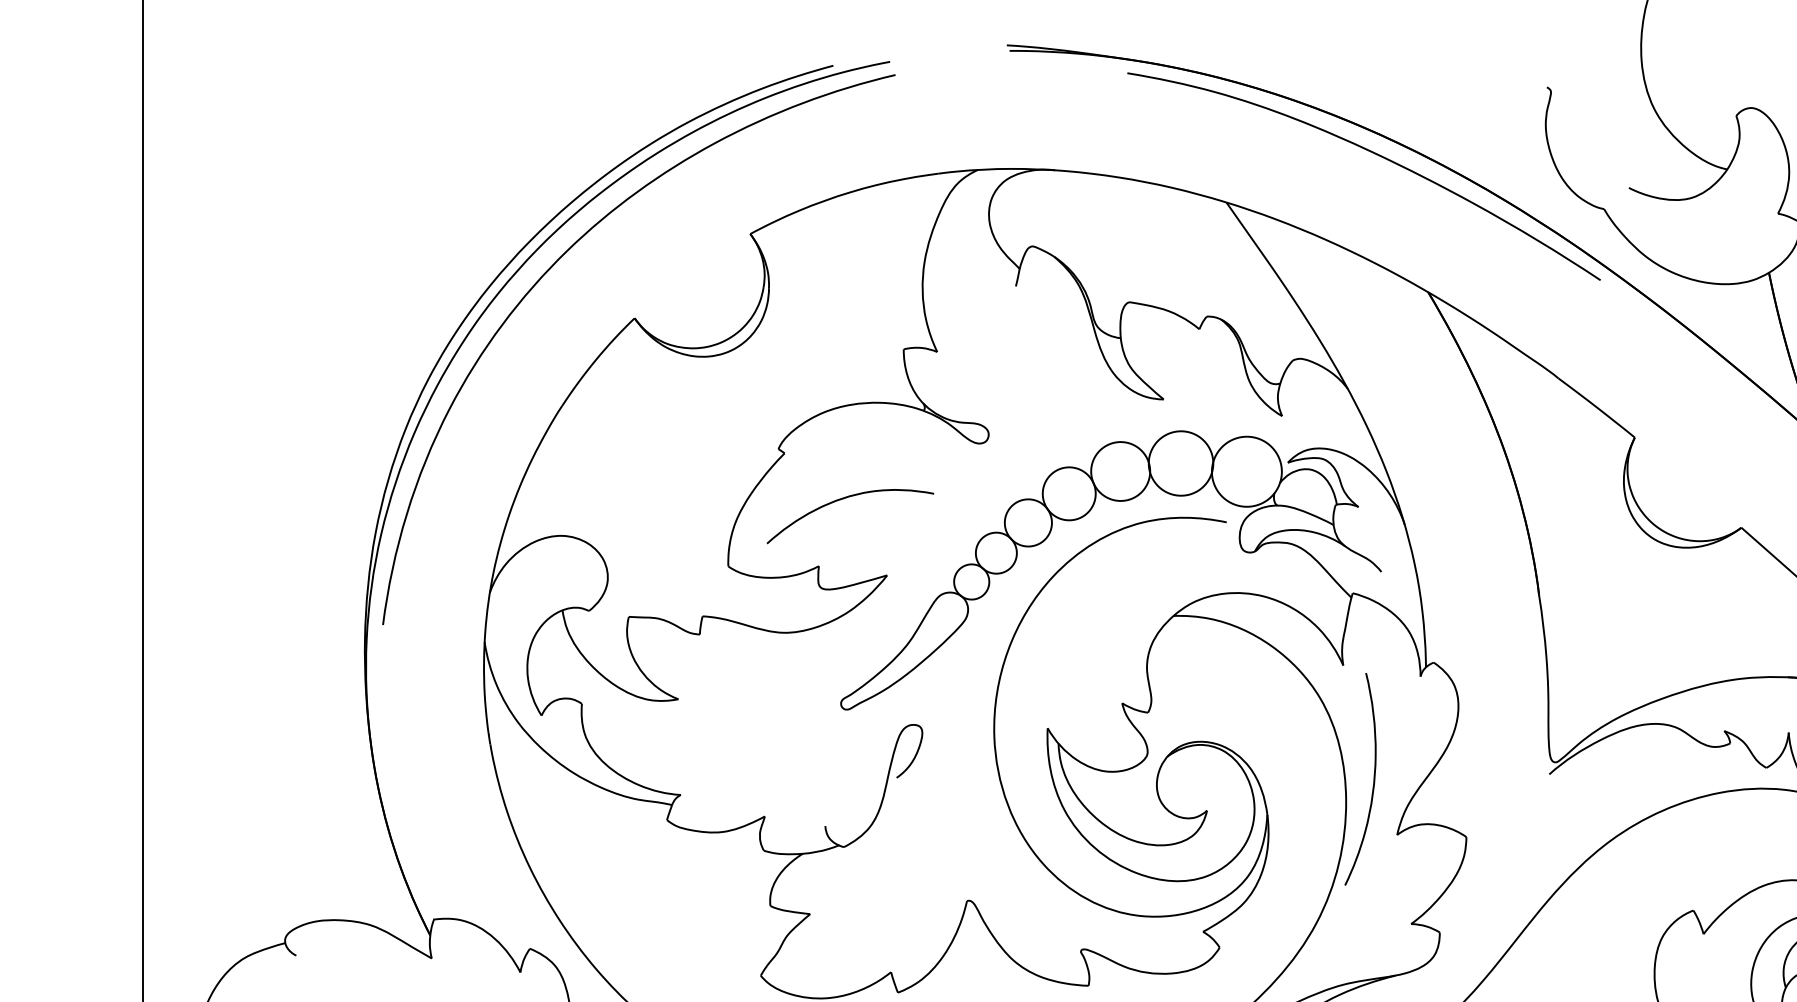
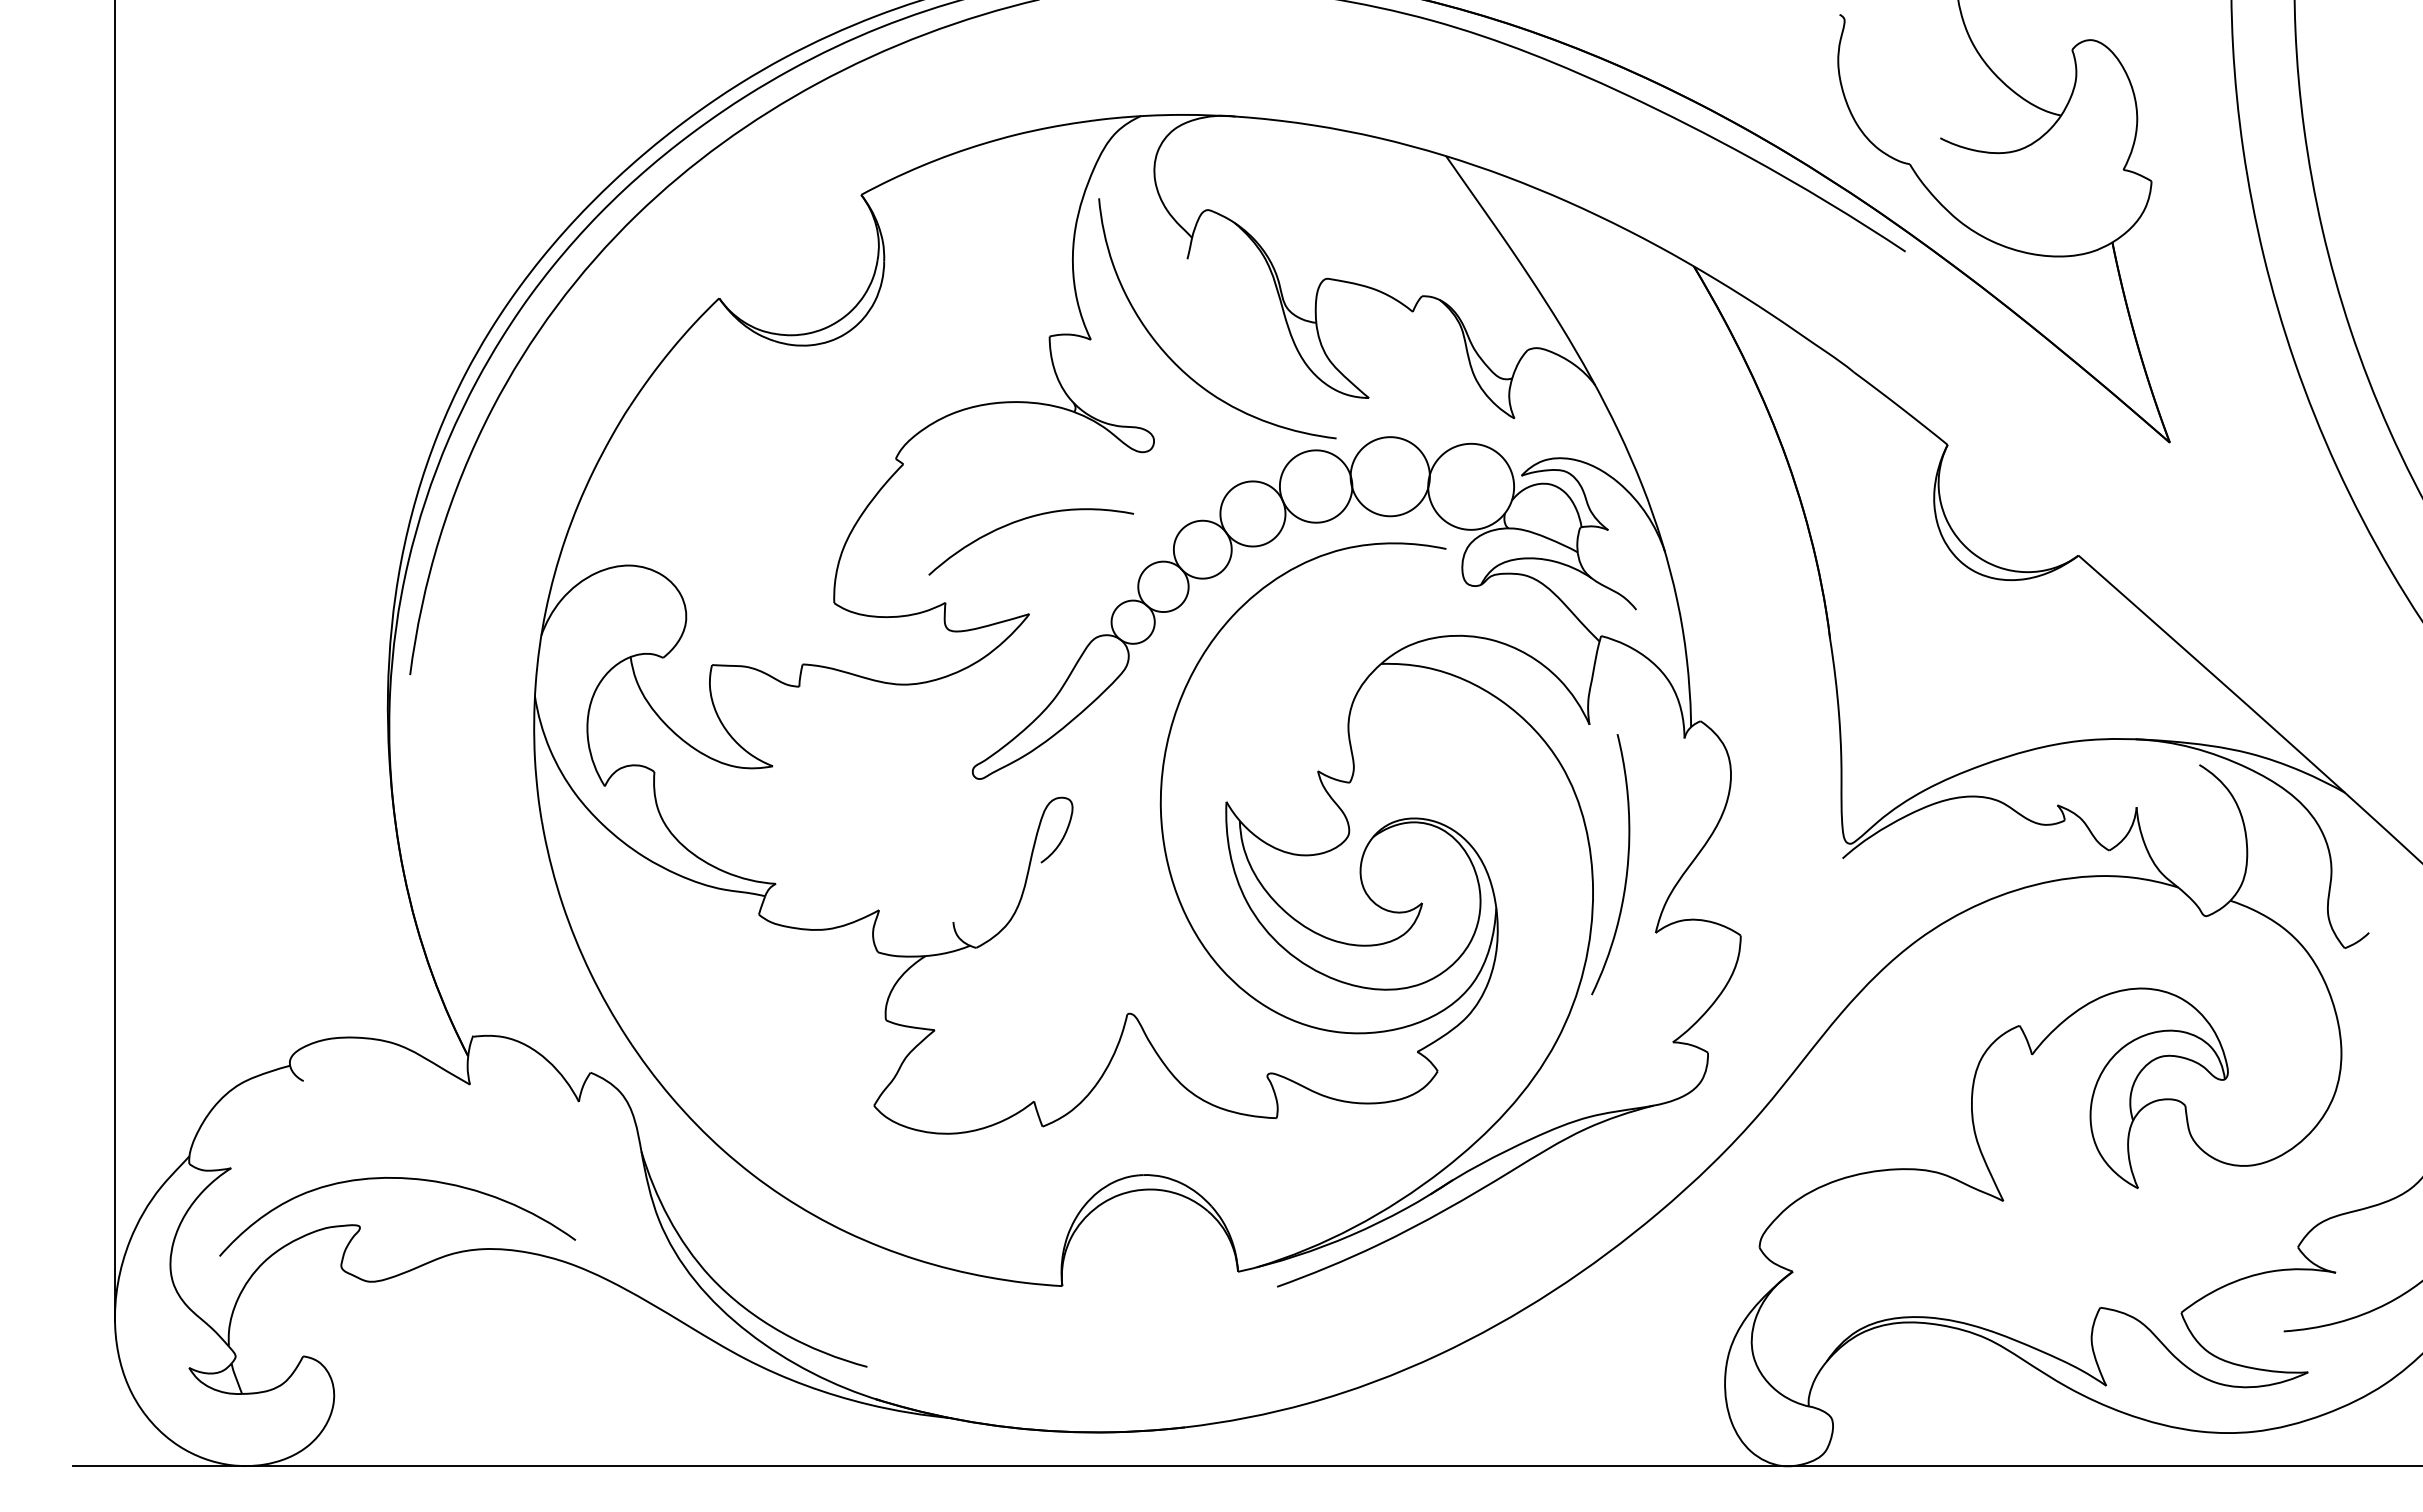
curve: (1005, 369) -> (1174, 361), added
curve: (844, 499) -> (1023, 520), moved

